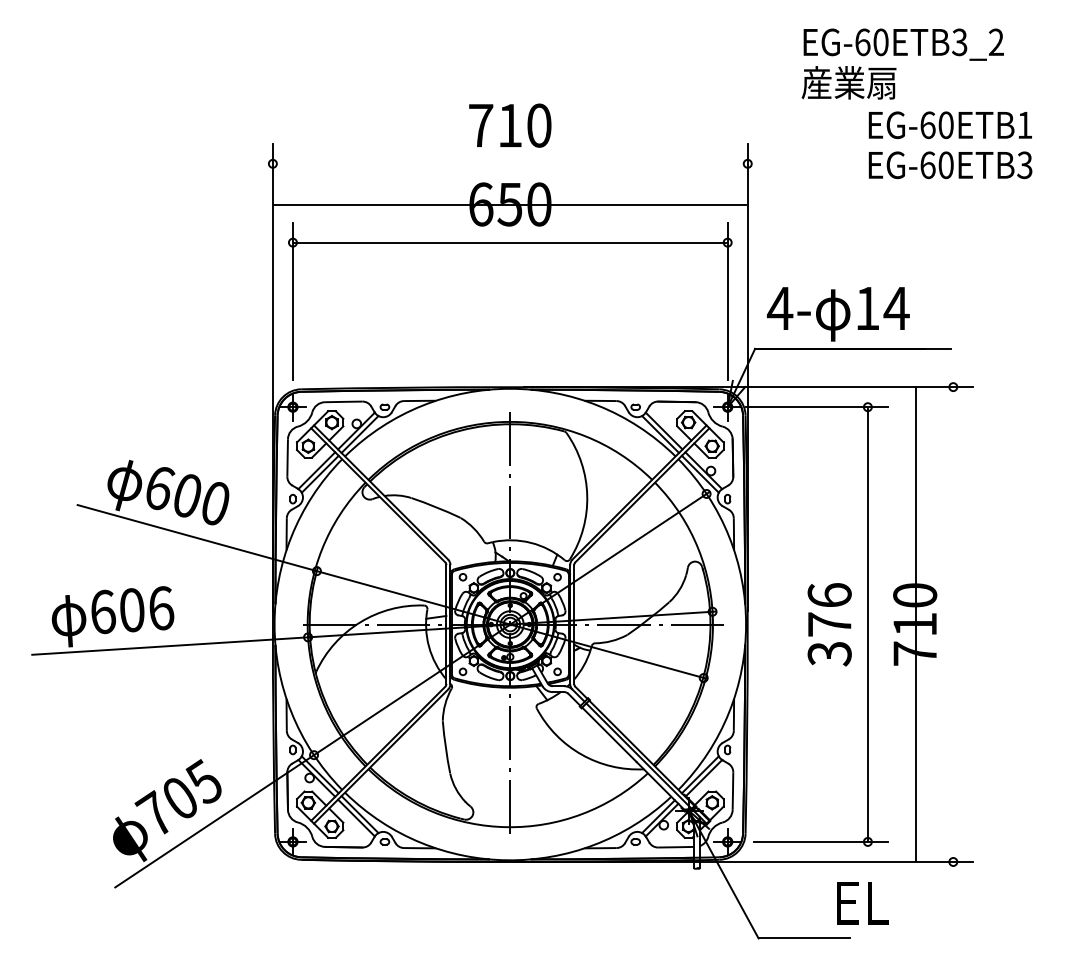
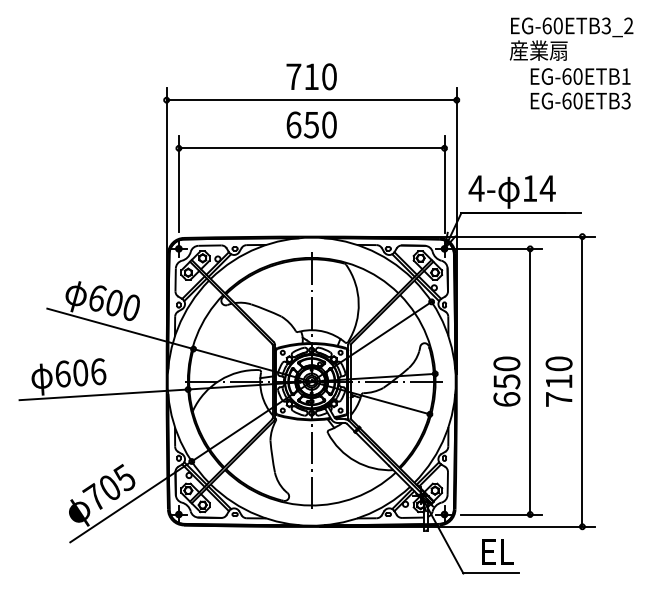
text: (902, 62) -> (571, 38), moved
line: (509, 205) -> (311, 100), moved
text: (829, 624) -> (506, 381), 376 -> 650
line: (915, 624) -> (582, 381), moved
text: (861, 902) -> (497, 551), moved

